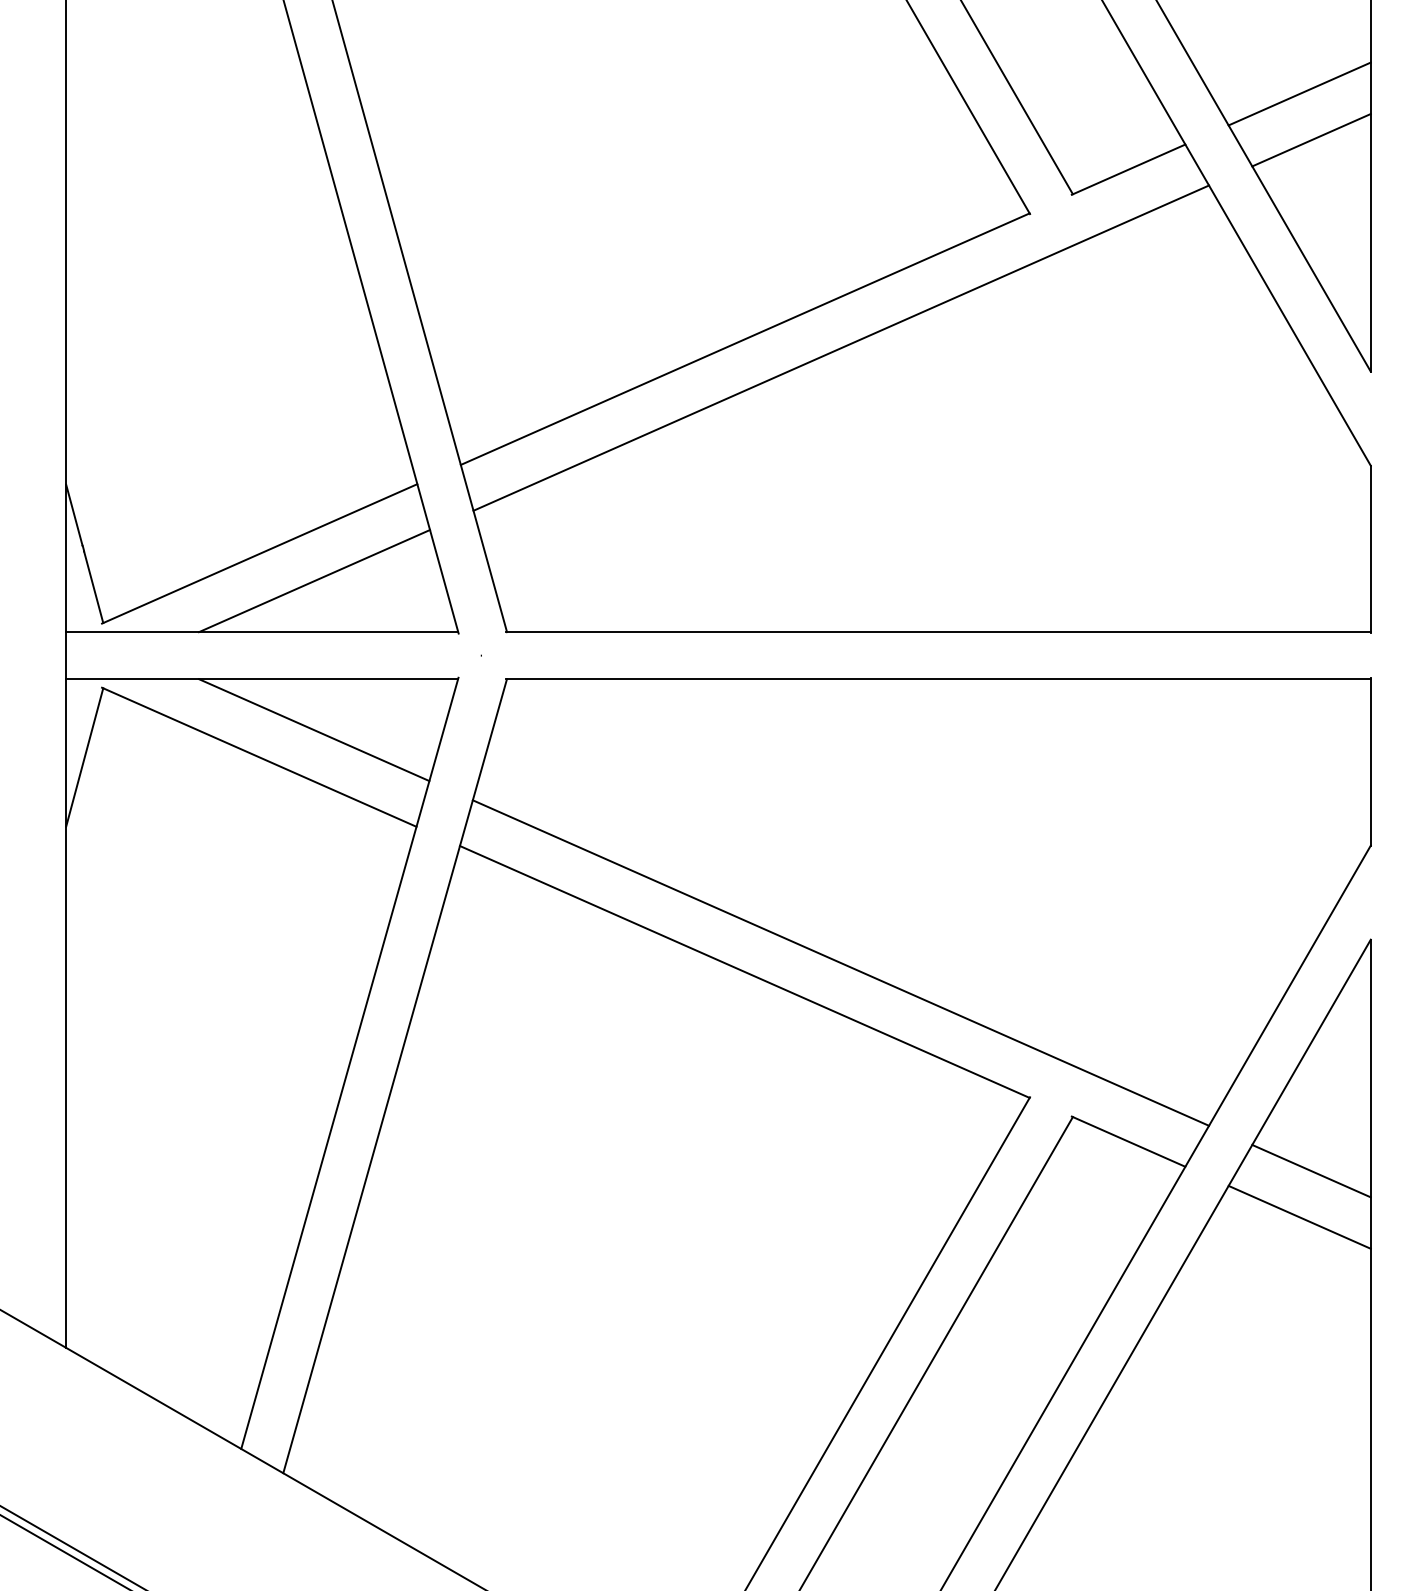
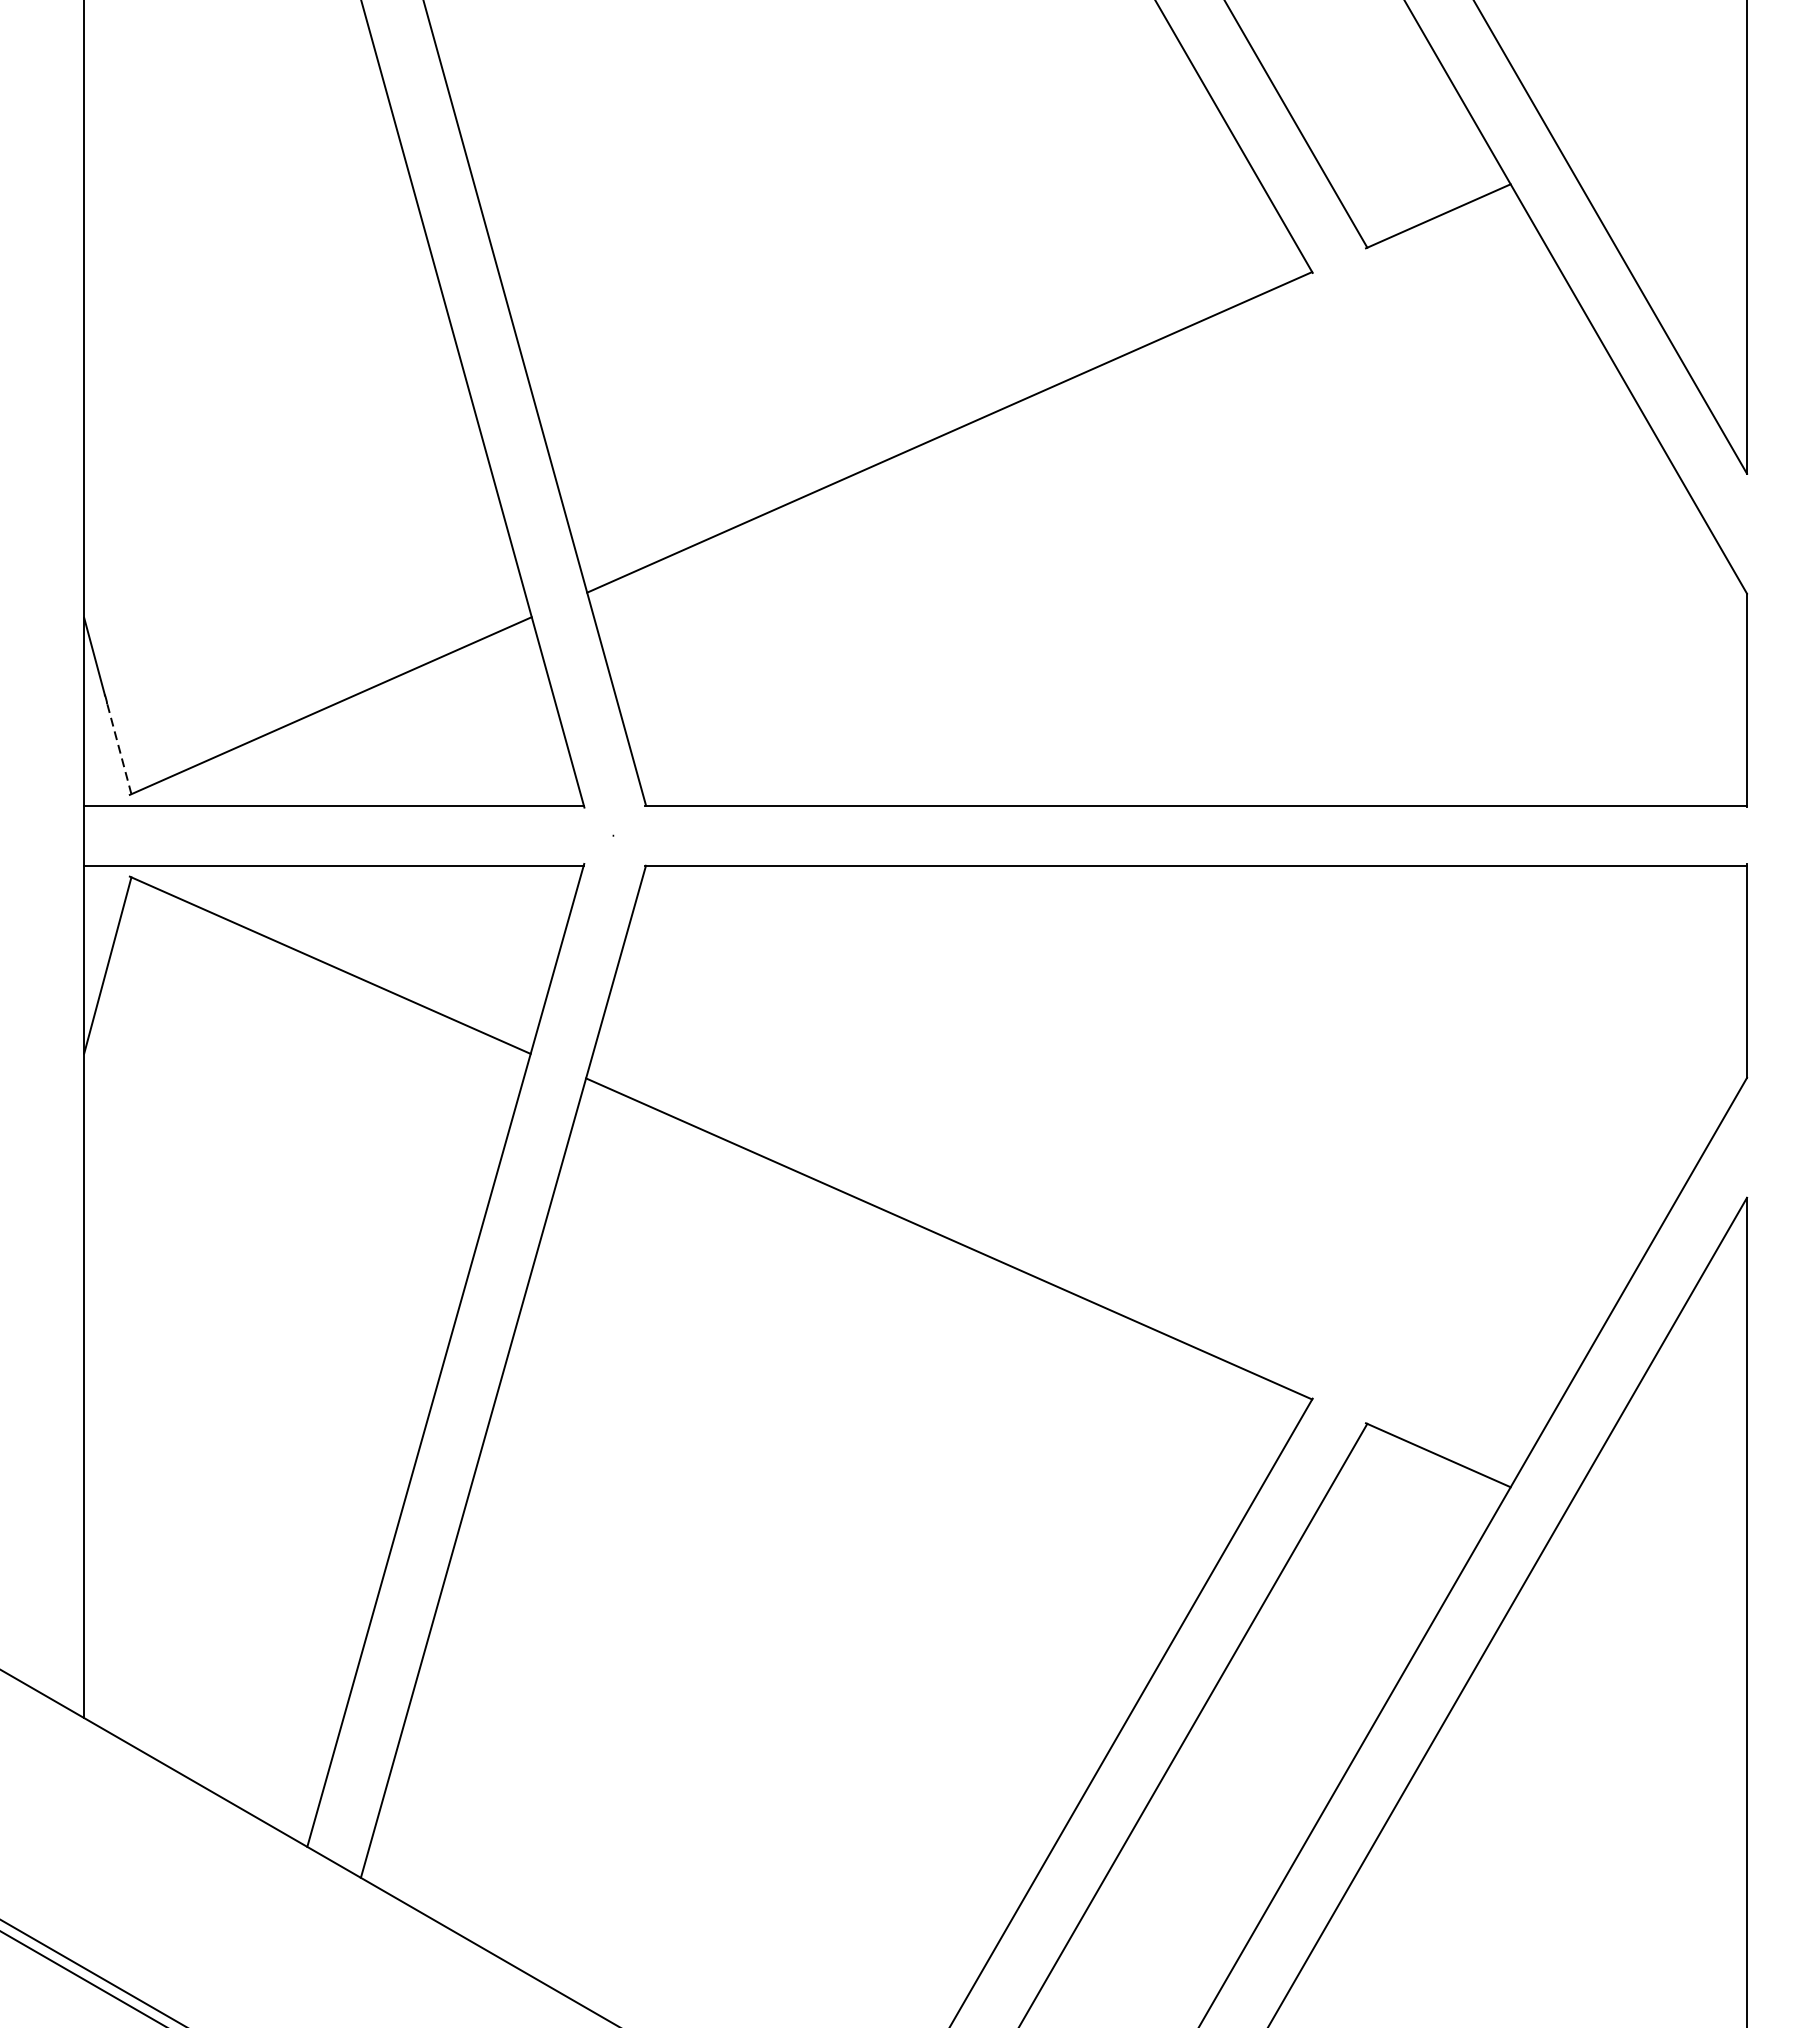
line: (1299, 93) -> (1656, 119), removed
line: (1311, 140) -> (1671, 179), removed
line: (841, 347) -> (1072, 442), removed
line: (314, 581) -> (400, 741), removed
line: (93, 586) -> (118, 747), solid -> dashed
line: (314, 730) -> (400, 931), removed
line: (840, 962) -> (1071, 1226), removed
line: (1311, 1170) -> (1671, 1491), removed
line: (1299, 1216) -> (1656, 1550), removed

